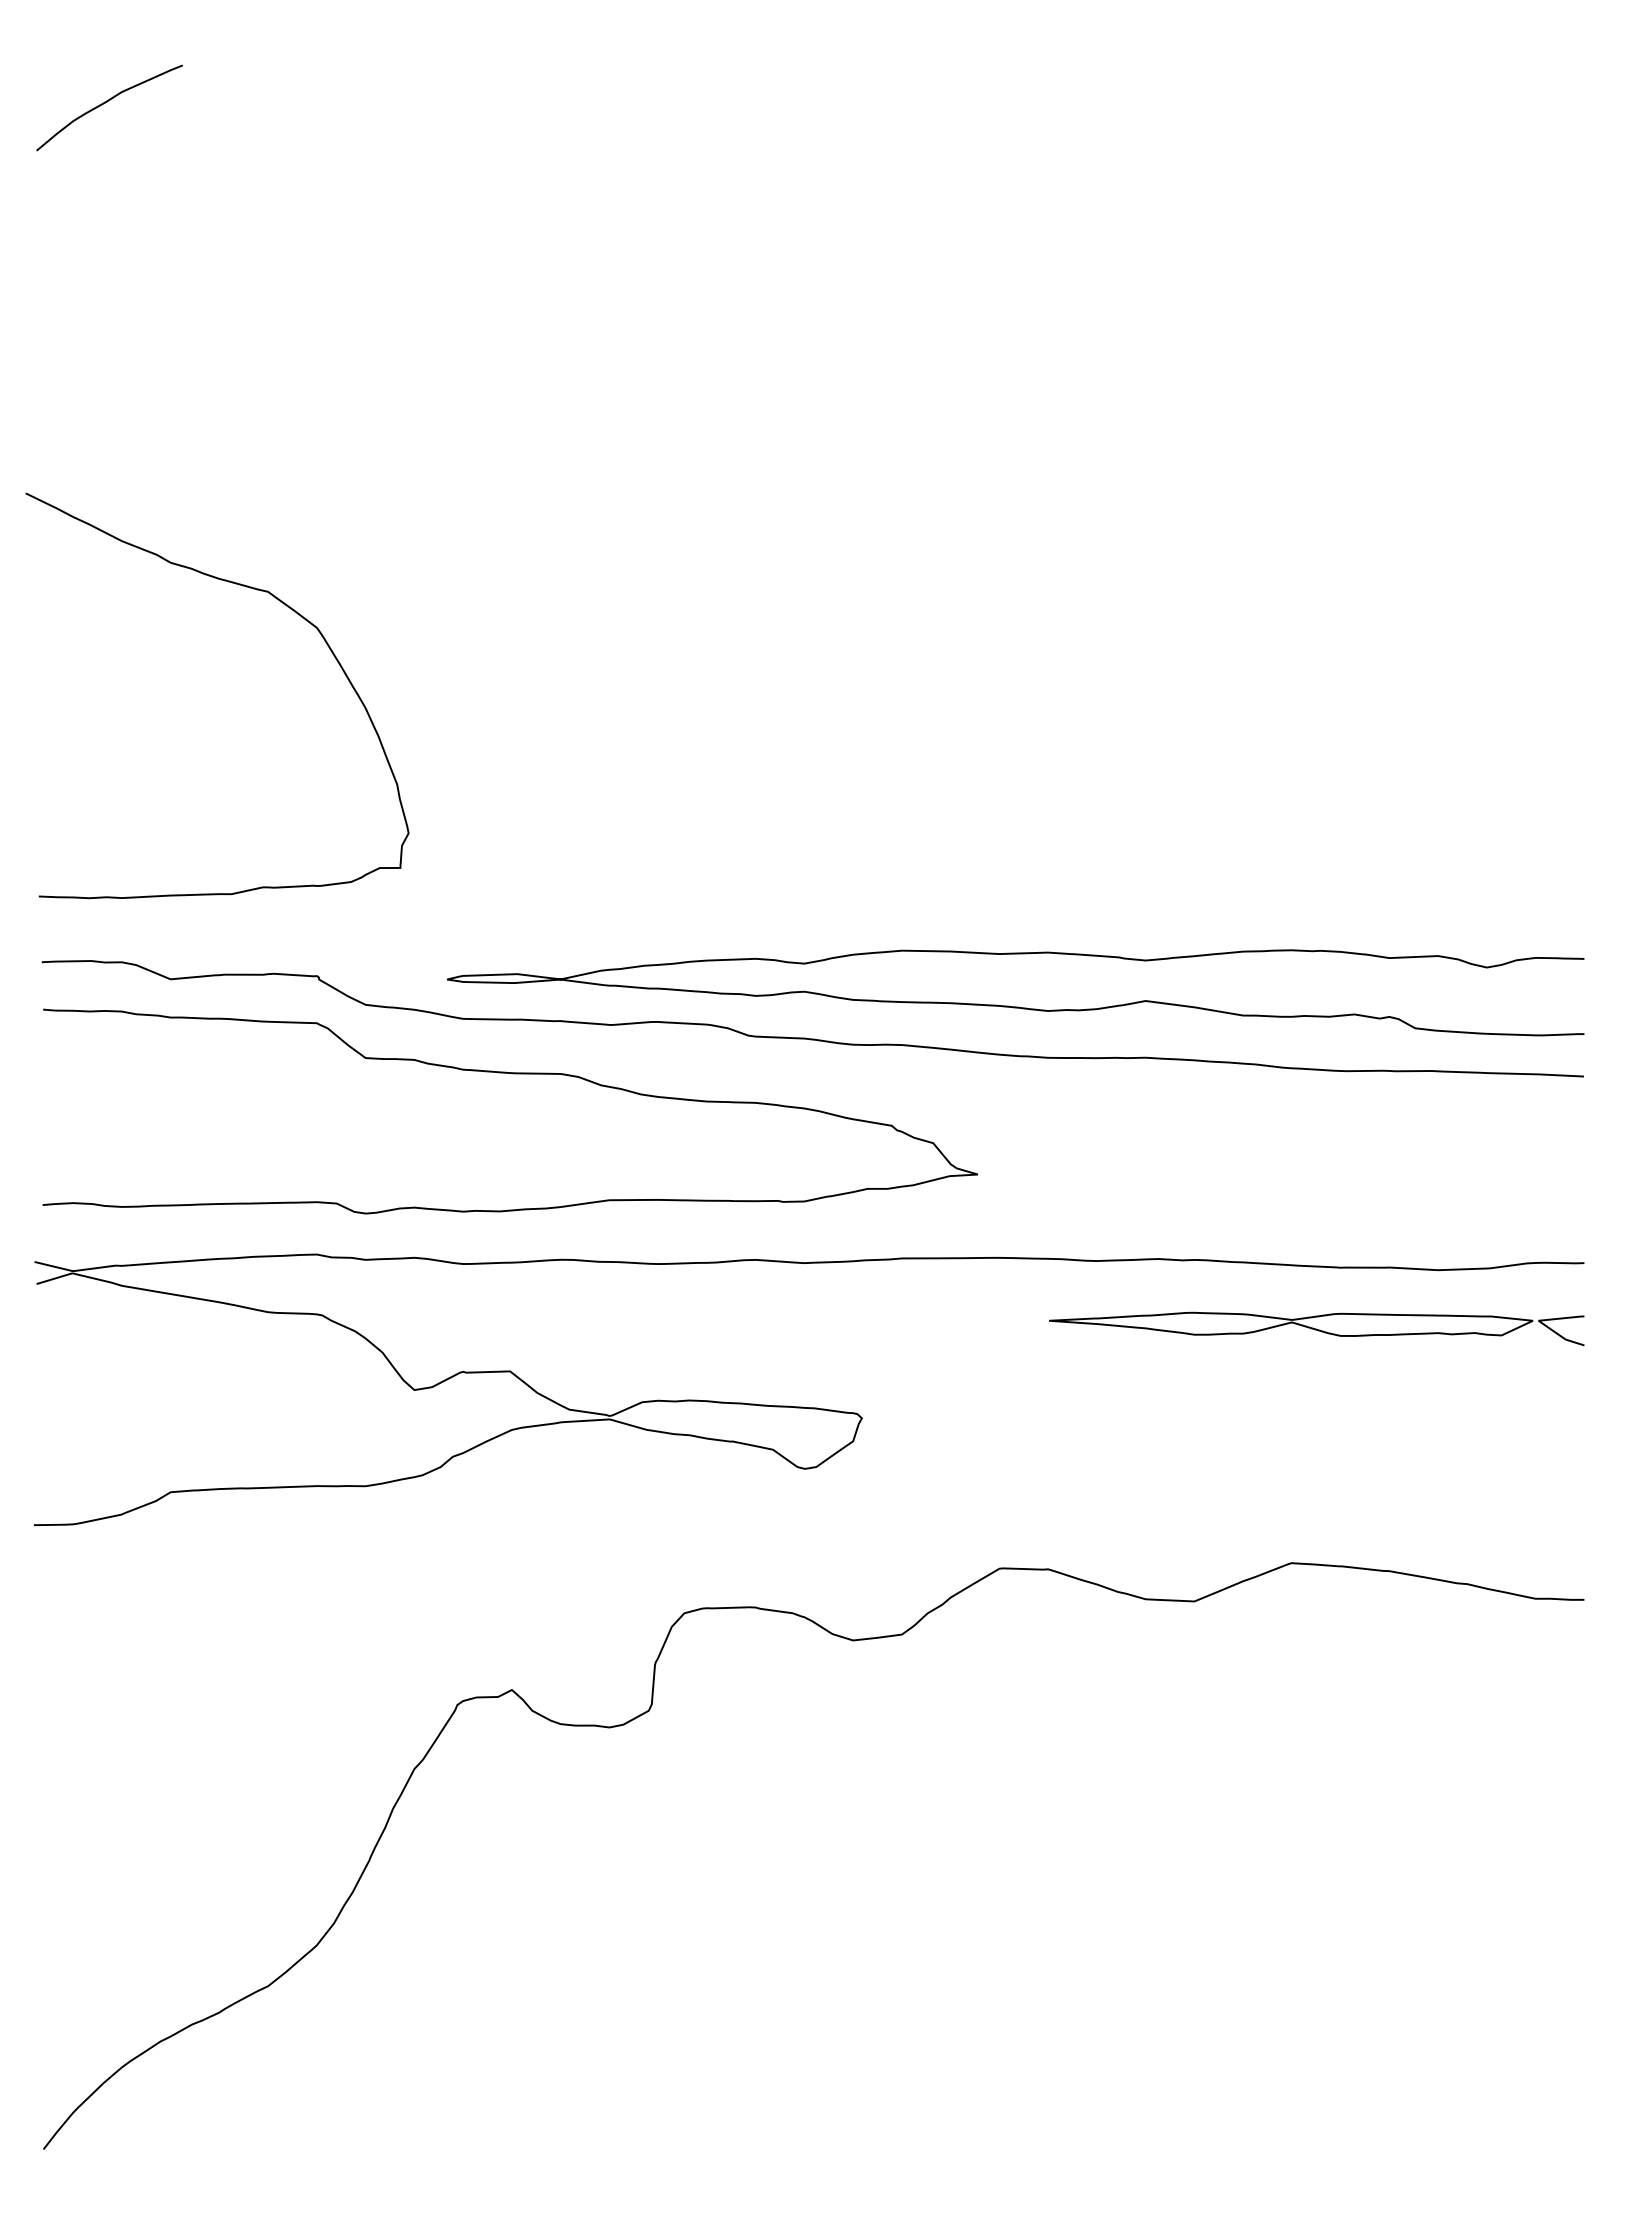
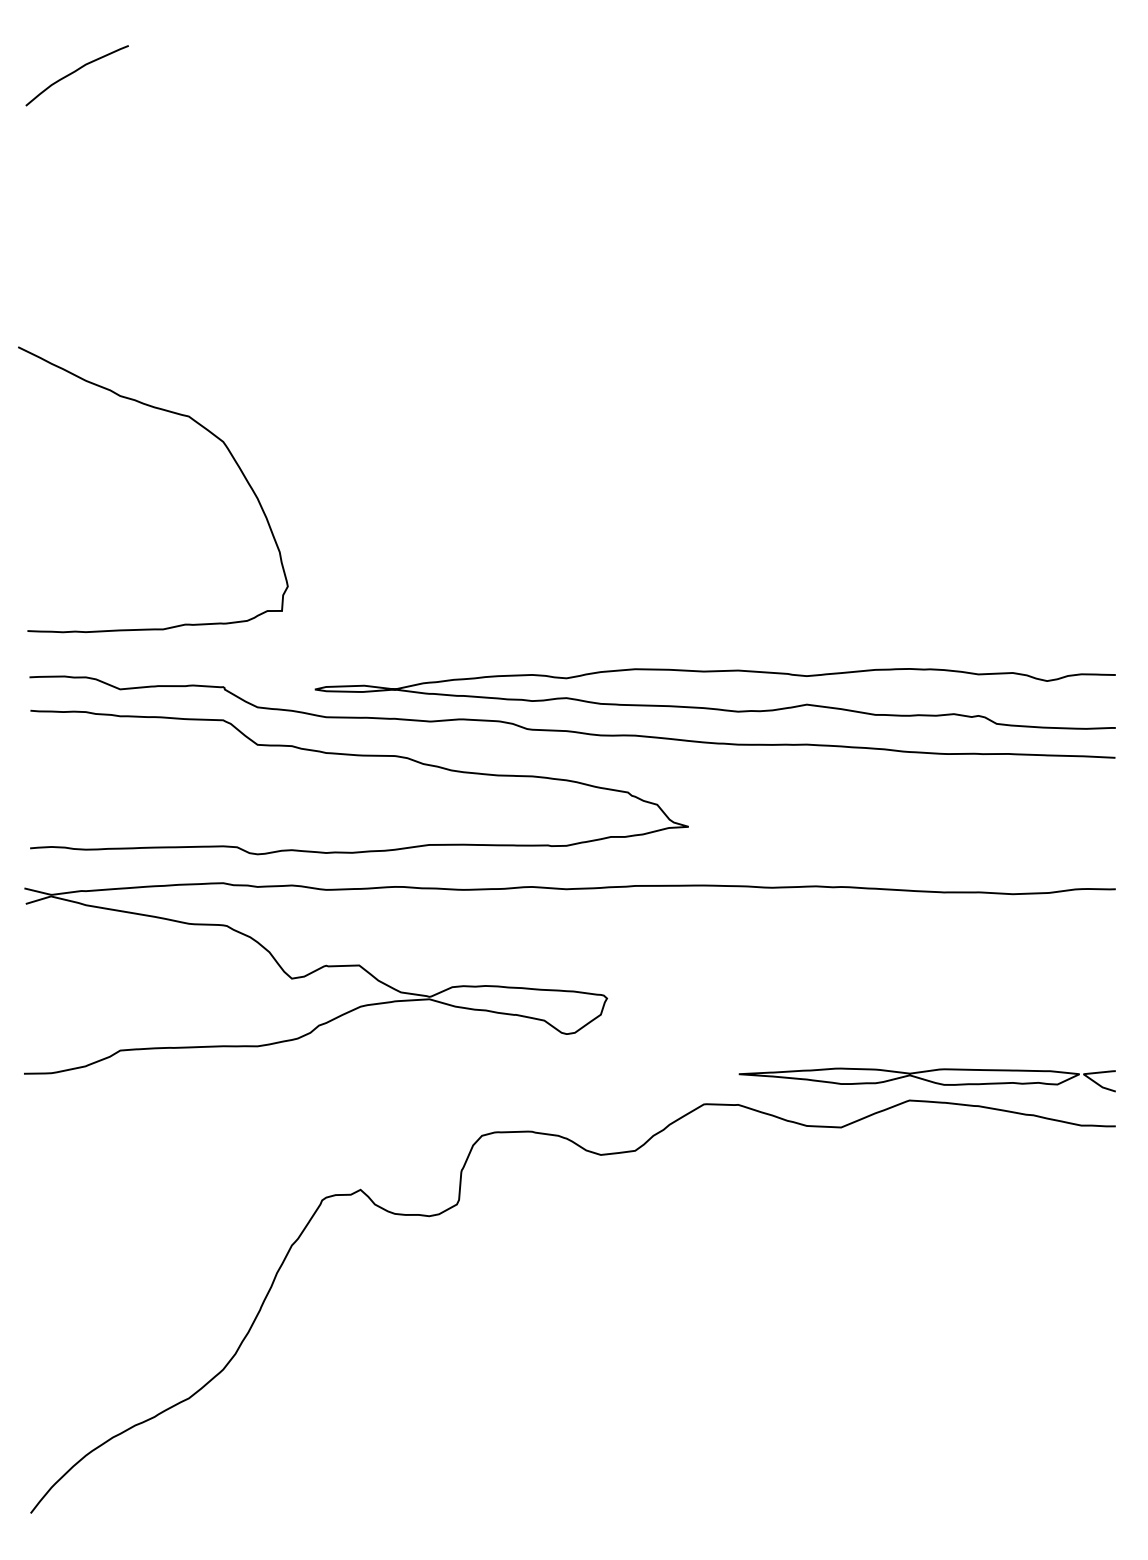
part: (1316, 1328) -> (927, 1079), moved

